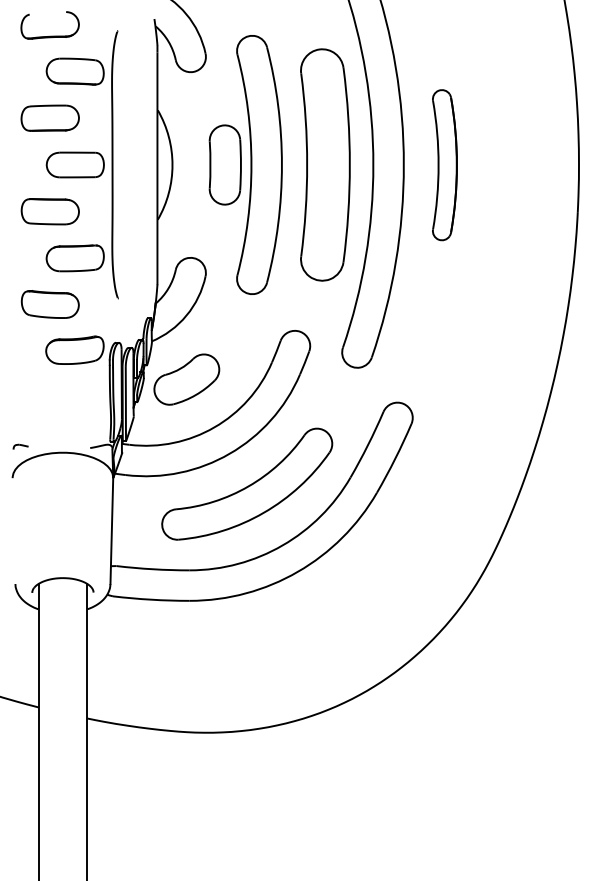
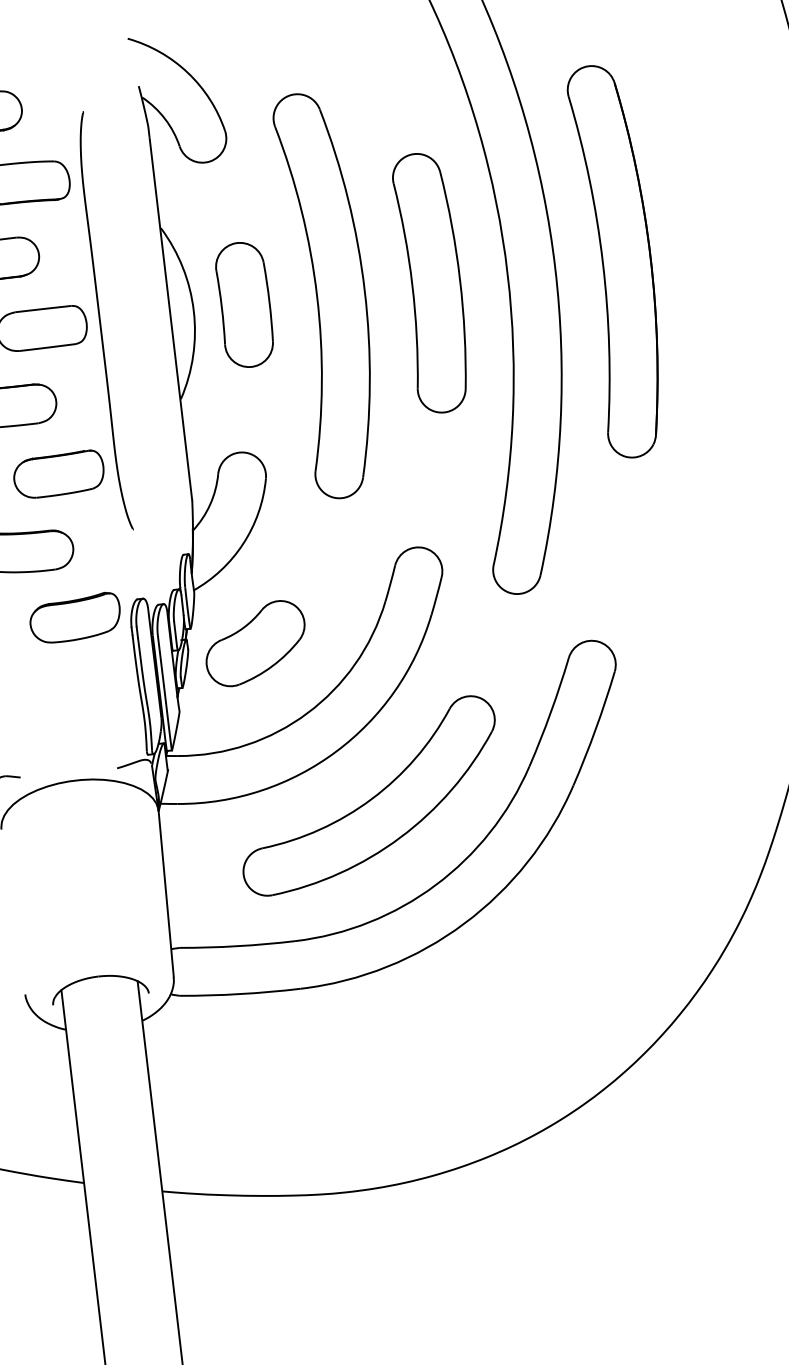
part: (224, 164) -> (243, 304), moved
part: (325, 164) -> (432, 282), size x0.71
part: (444, 165) -> (618, 261), size x1.67

